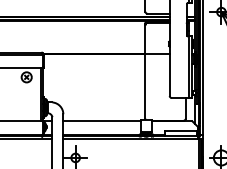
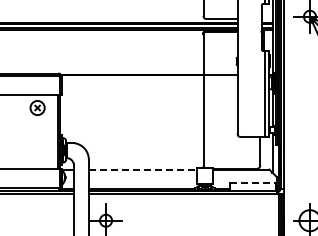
line: (102, 121) -> (143, 169), solid -> dashed
line: (181, 130) -> (253, 182), solid -> dashed

